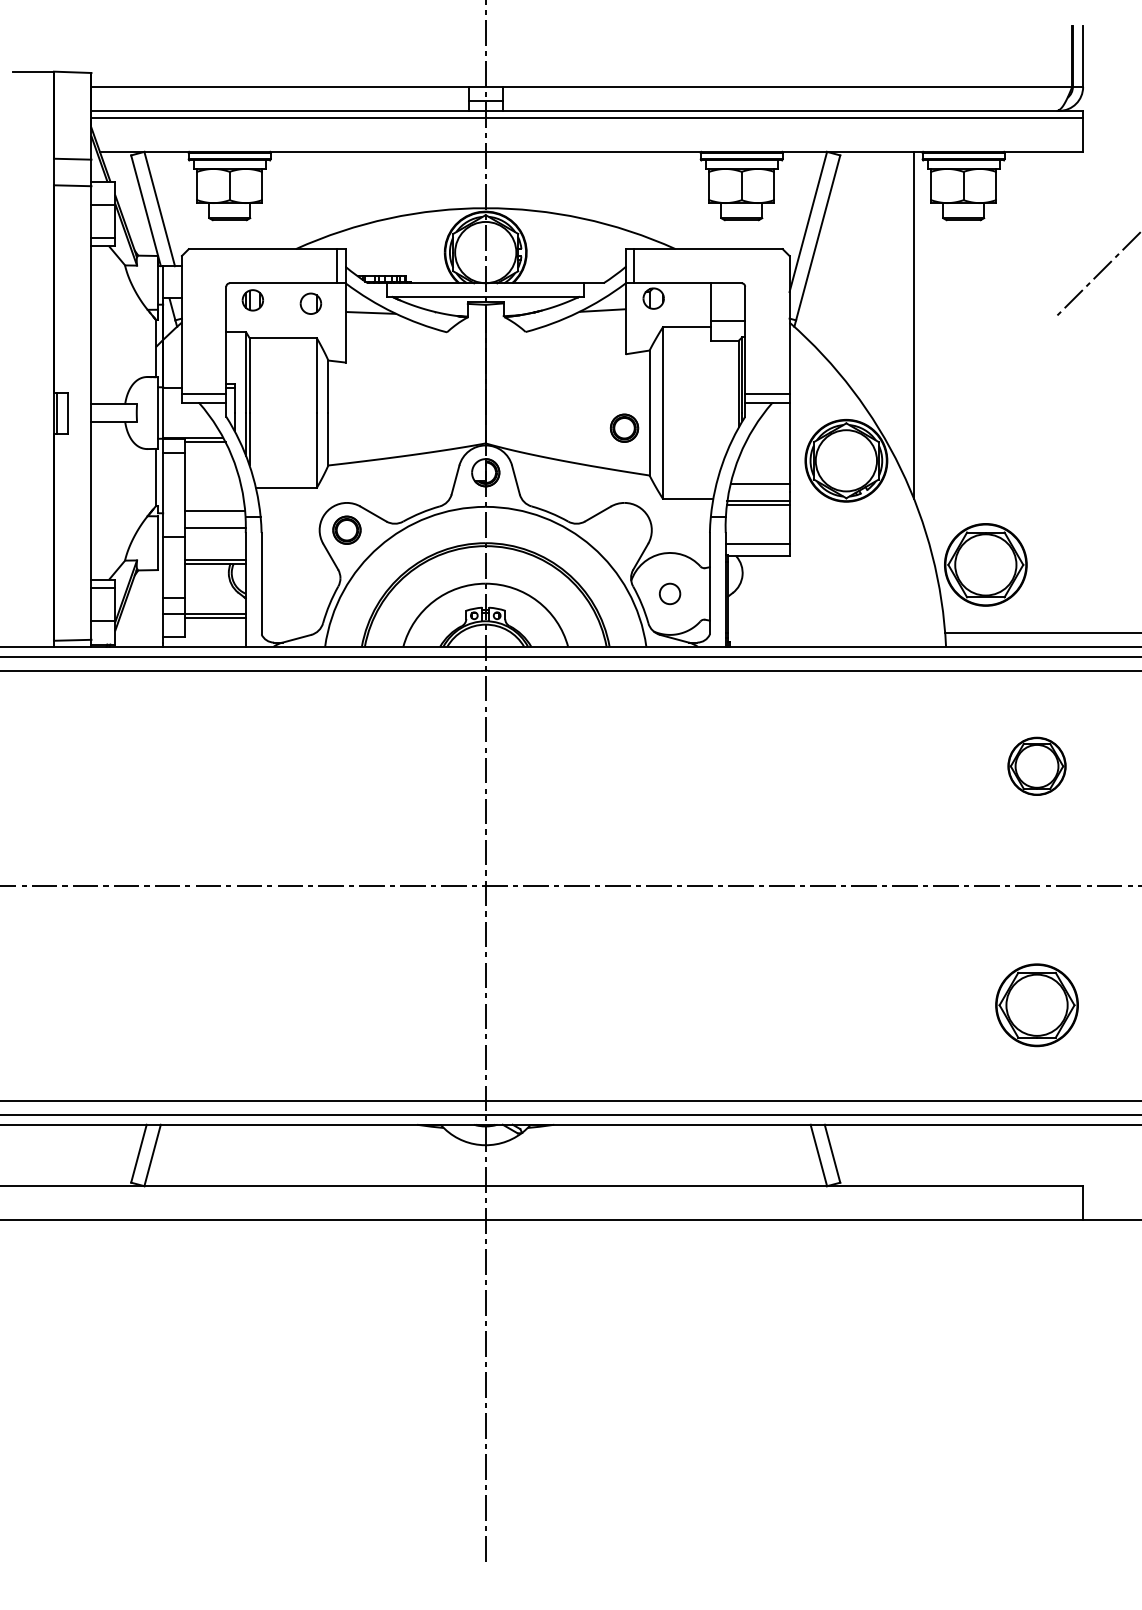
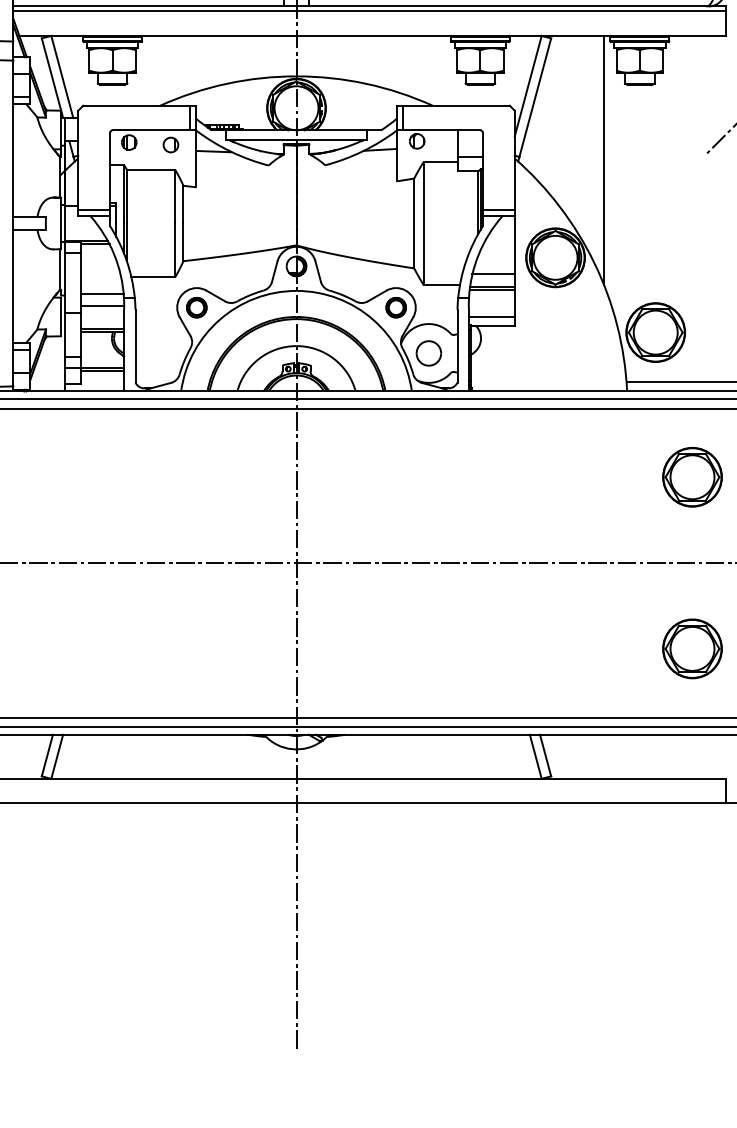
part: (624, 427) -> (396, 307), moved
part: (669, 593) -> (428, 353), size x1.67
part: (1036, 766) -> (692, 477), size x1.43

